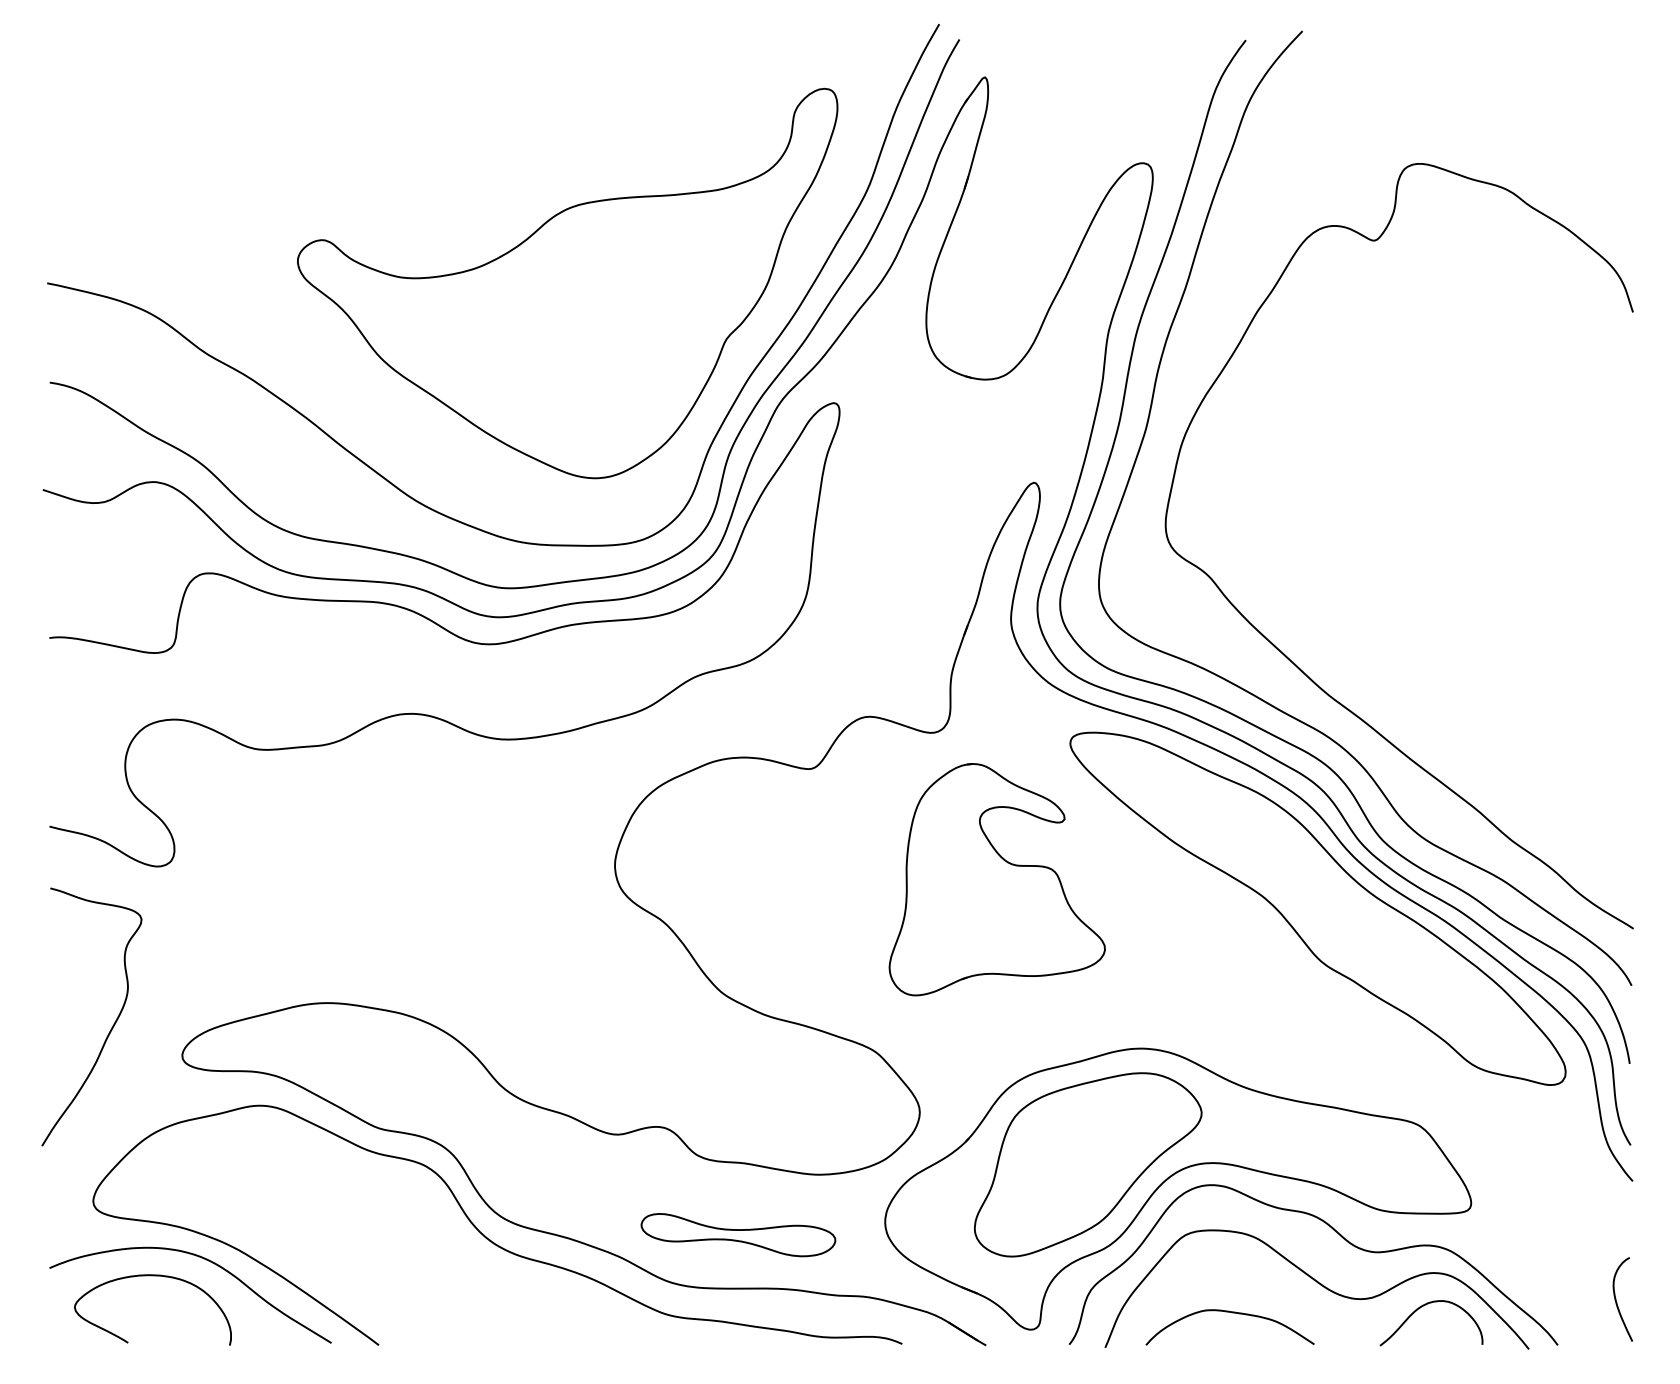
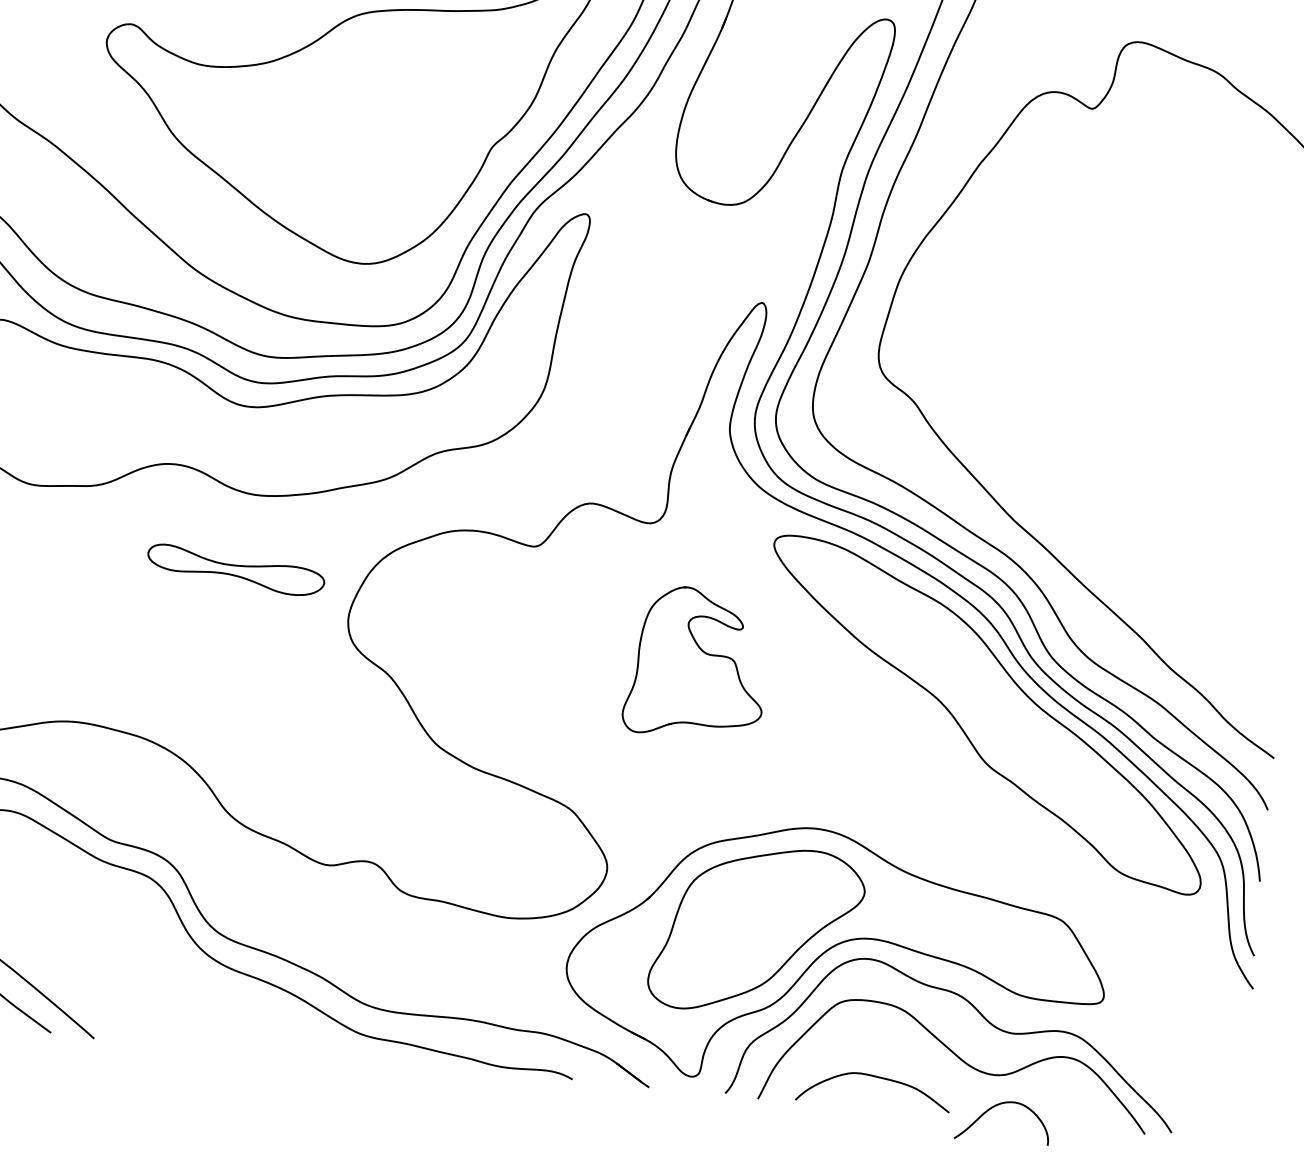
part: (996, 879) -> (695, 662), size x0.7
part: (738, 1235) -> (236, 570), moved
curve: (1617, 1302) -> (1229, 1098), removed
curve: (1420, 1308) -> (994, 1107), moved

